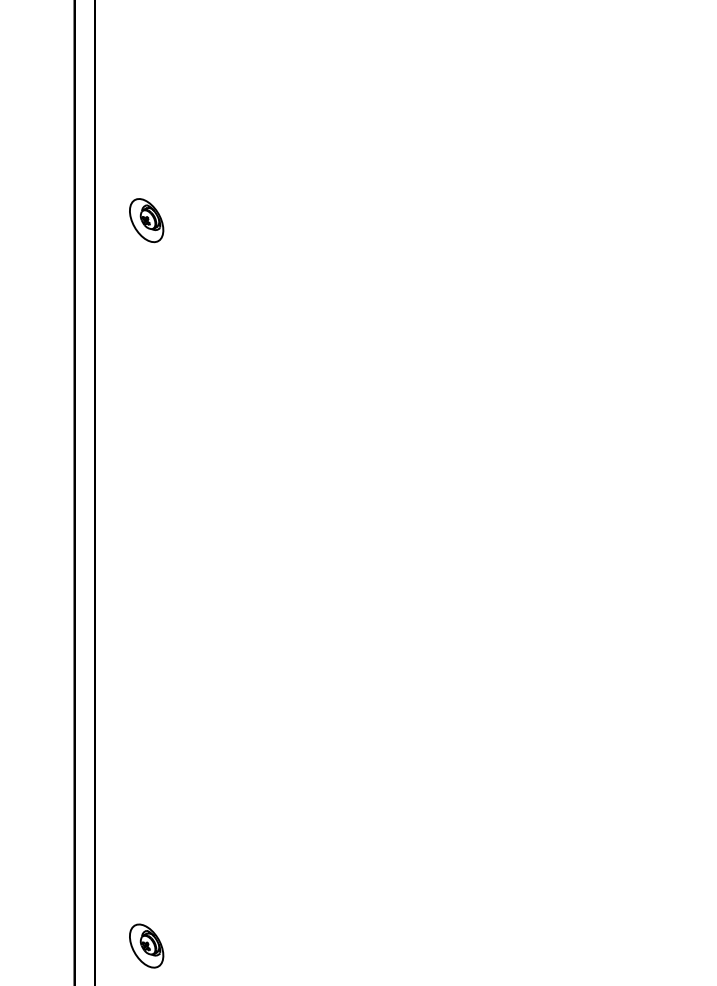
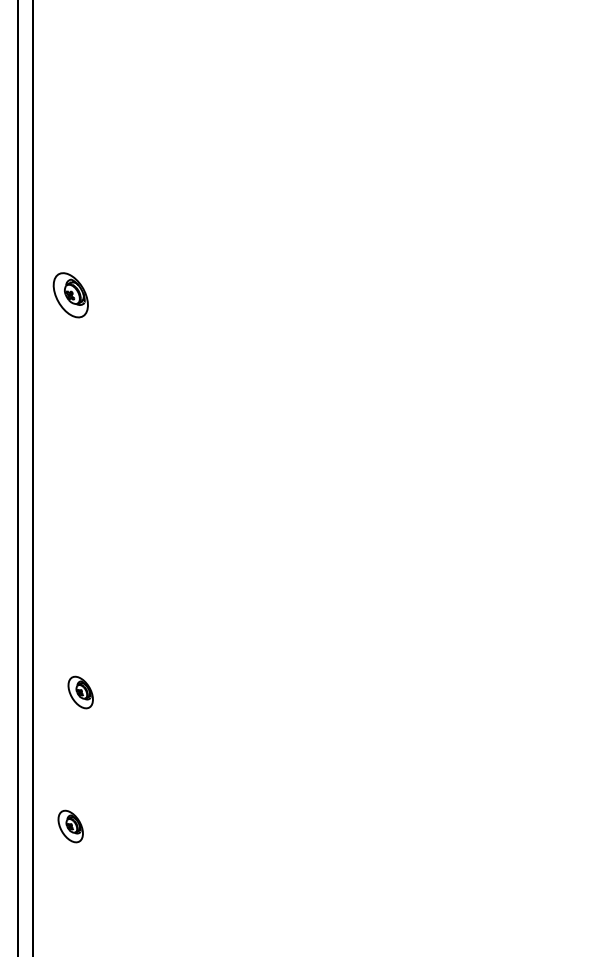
part: (146, 219) -> (70, 294), size x1.4
part: (159, 763) -> (80, 692), added

